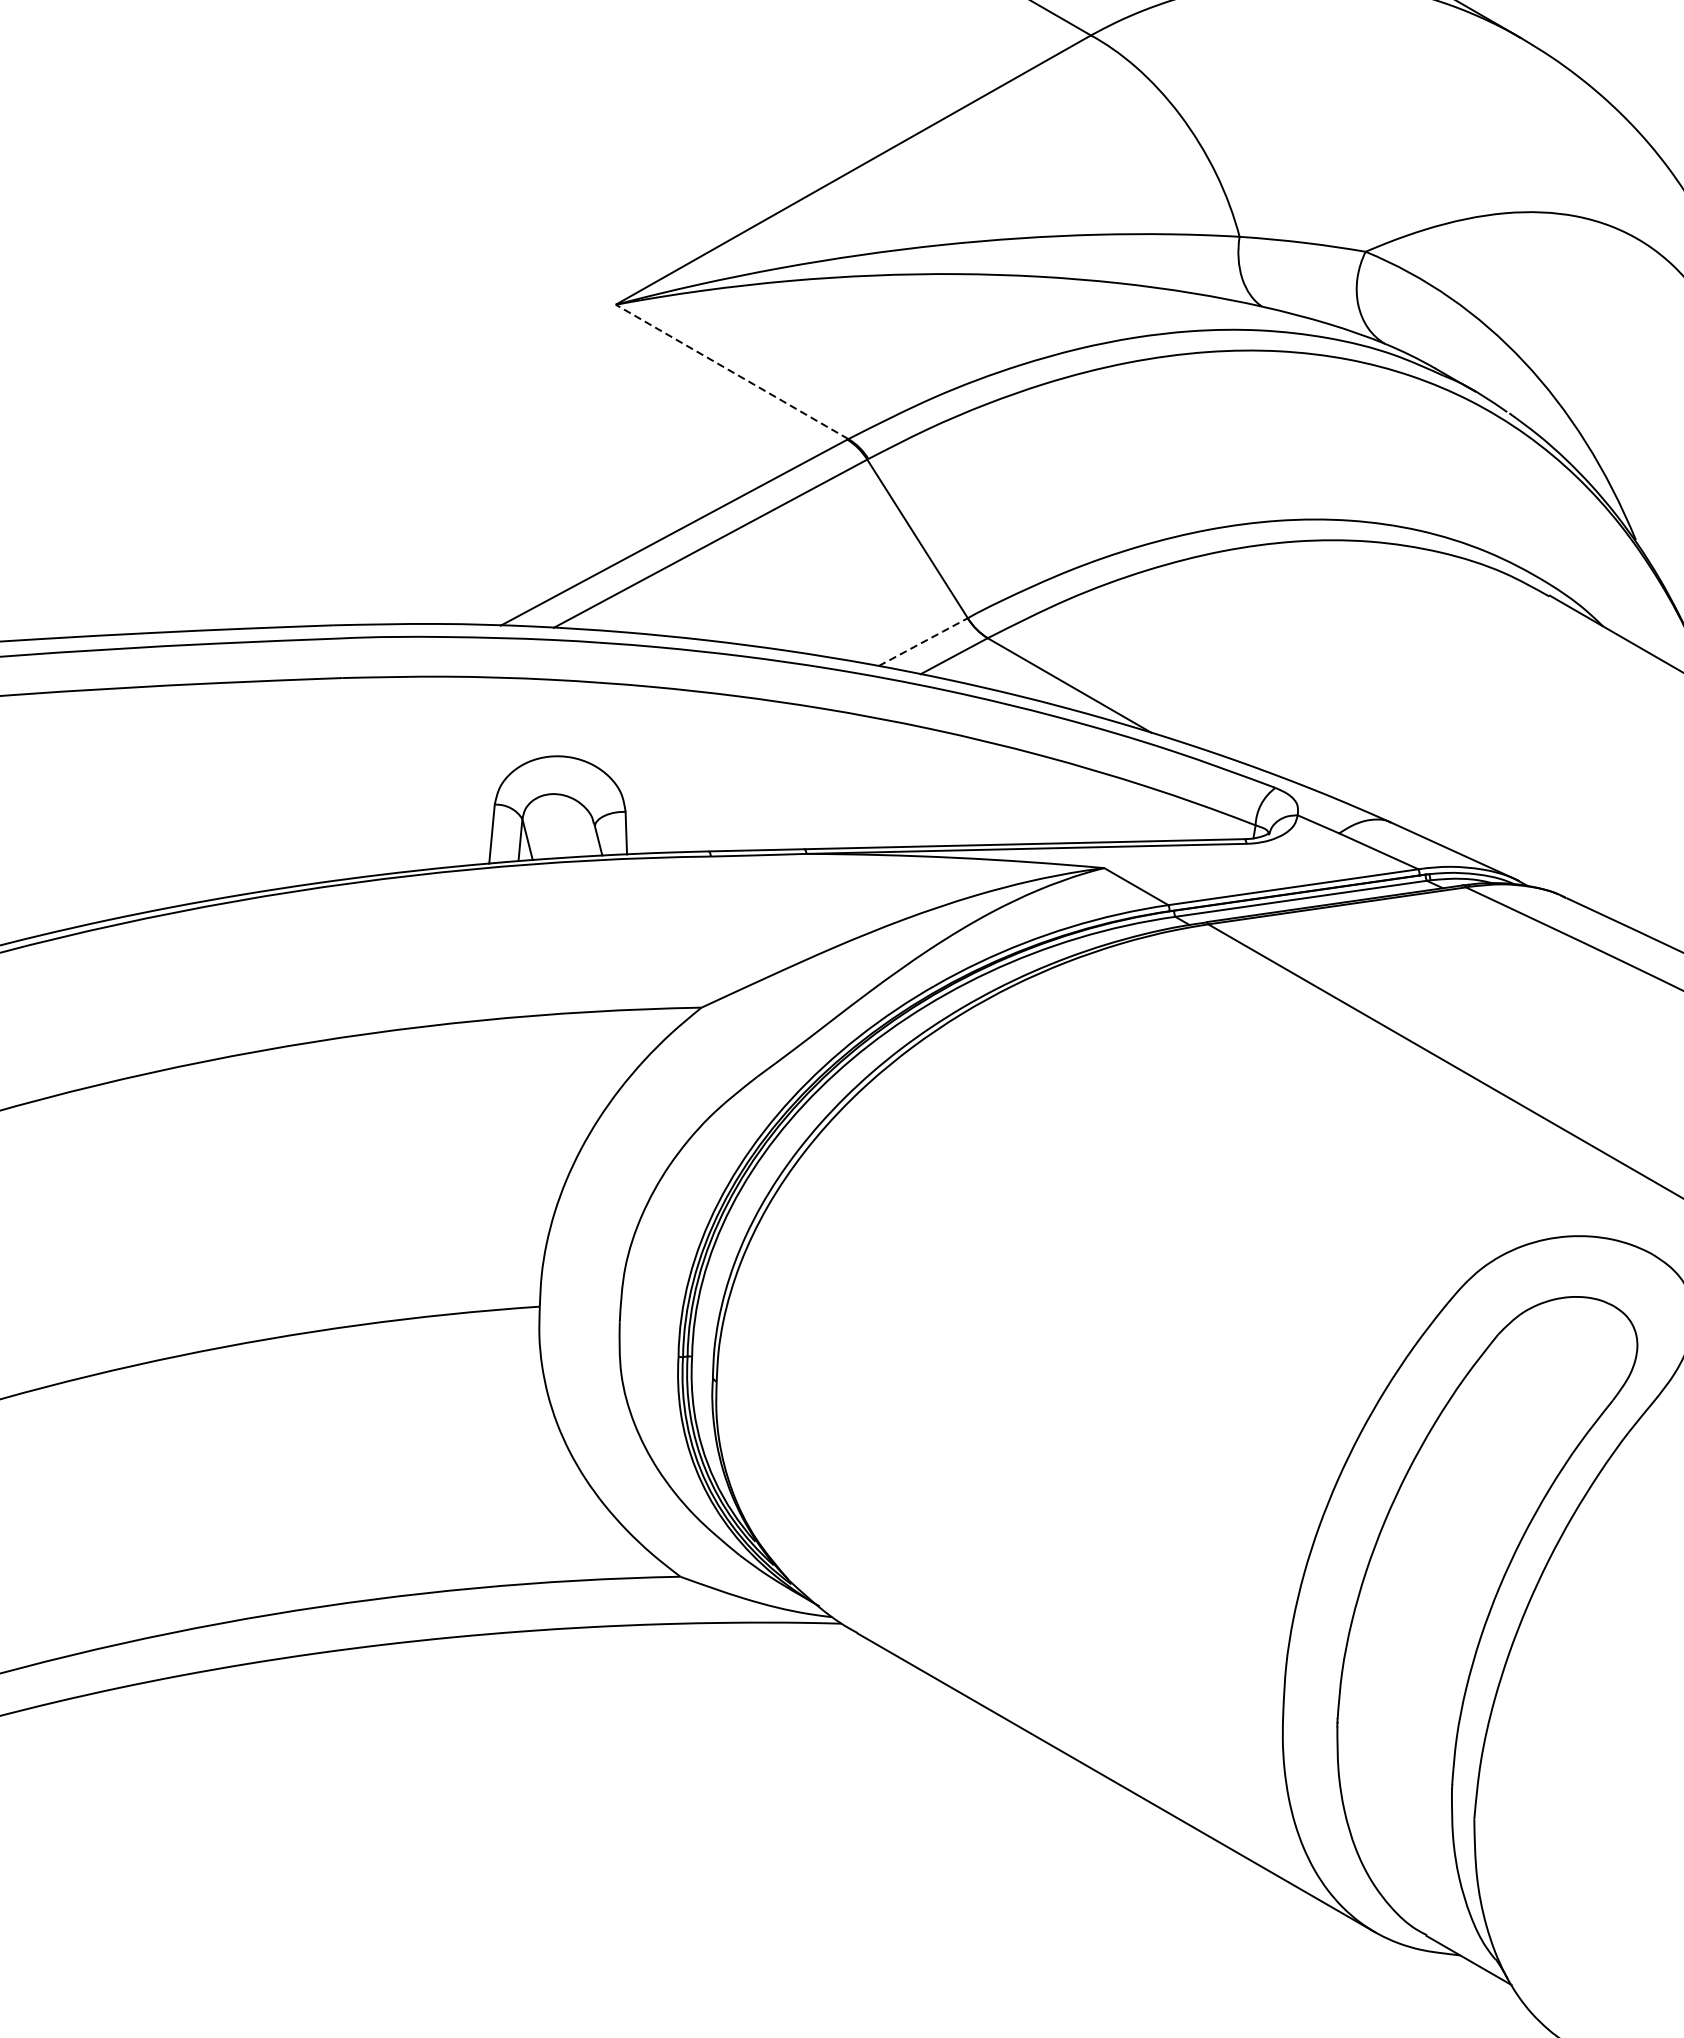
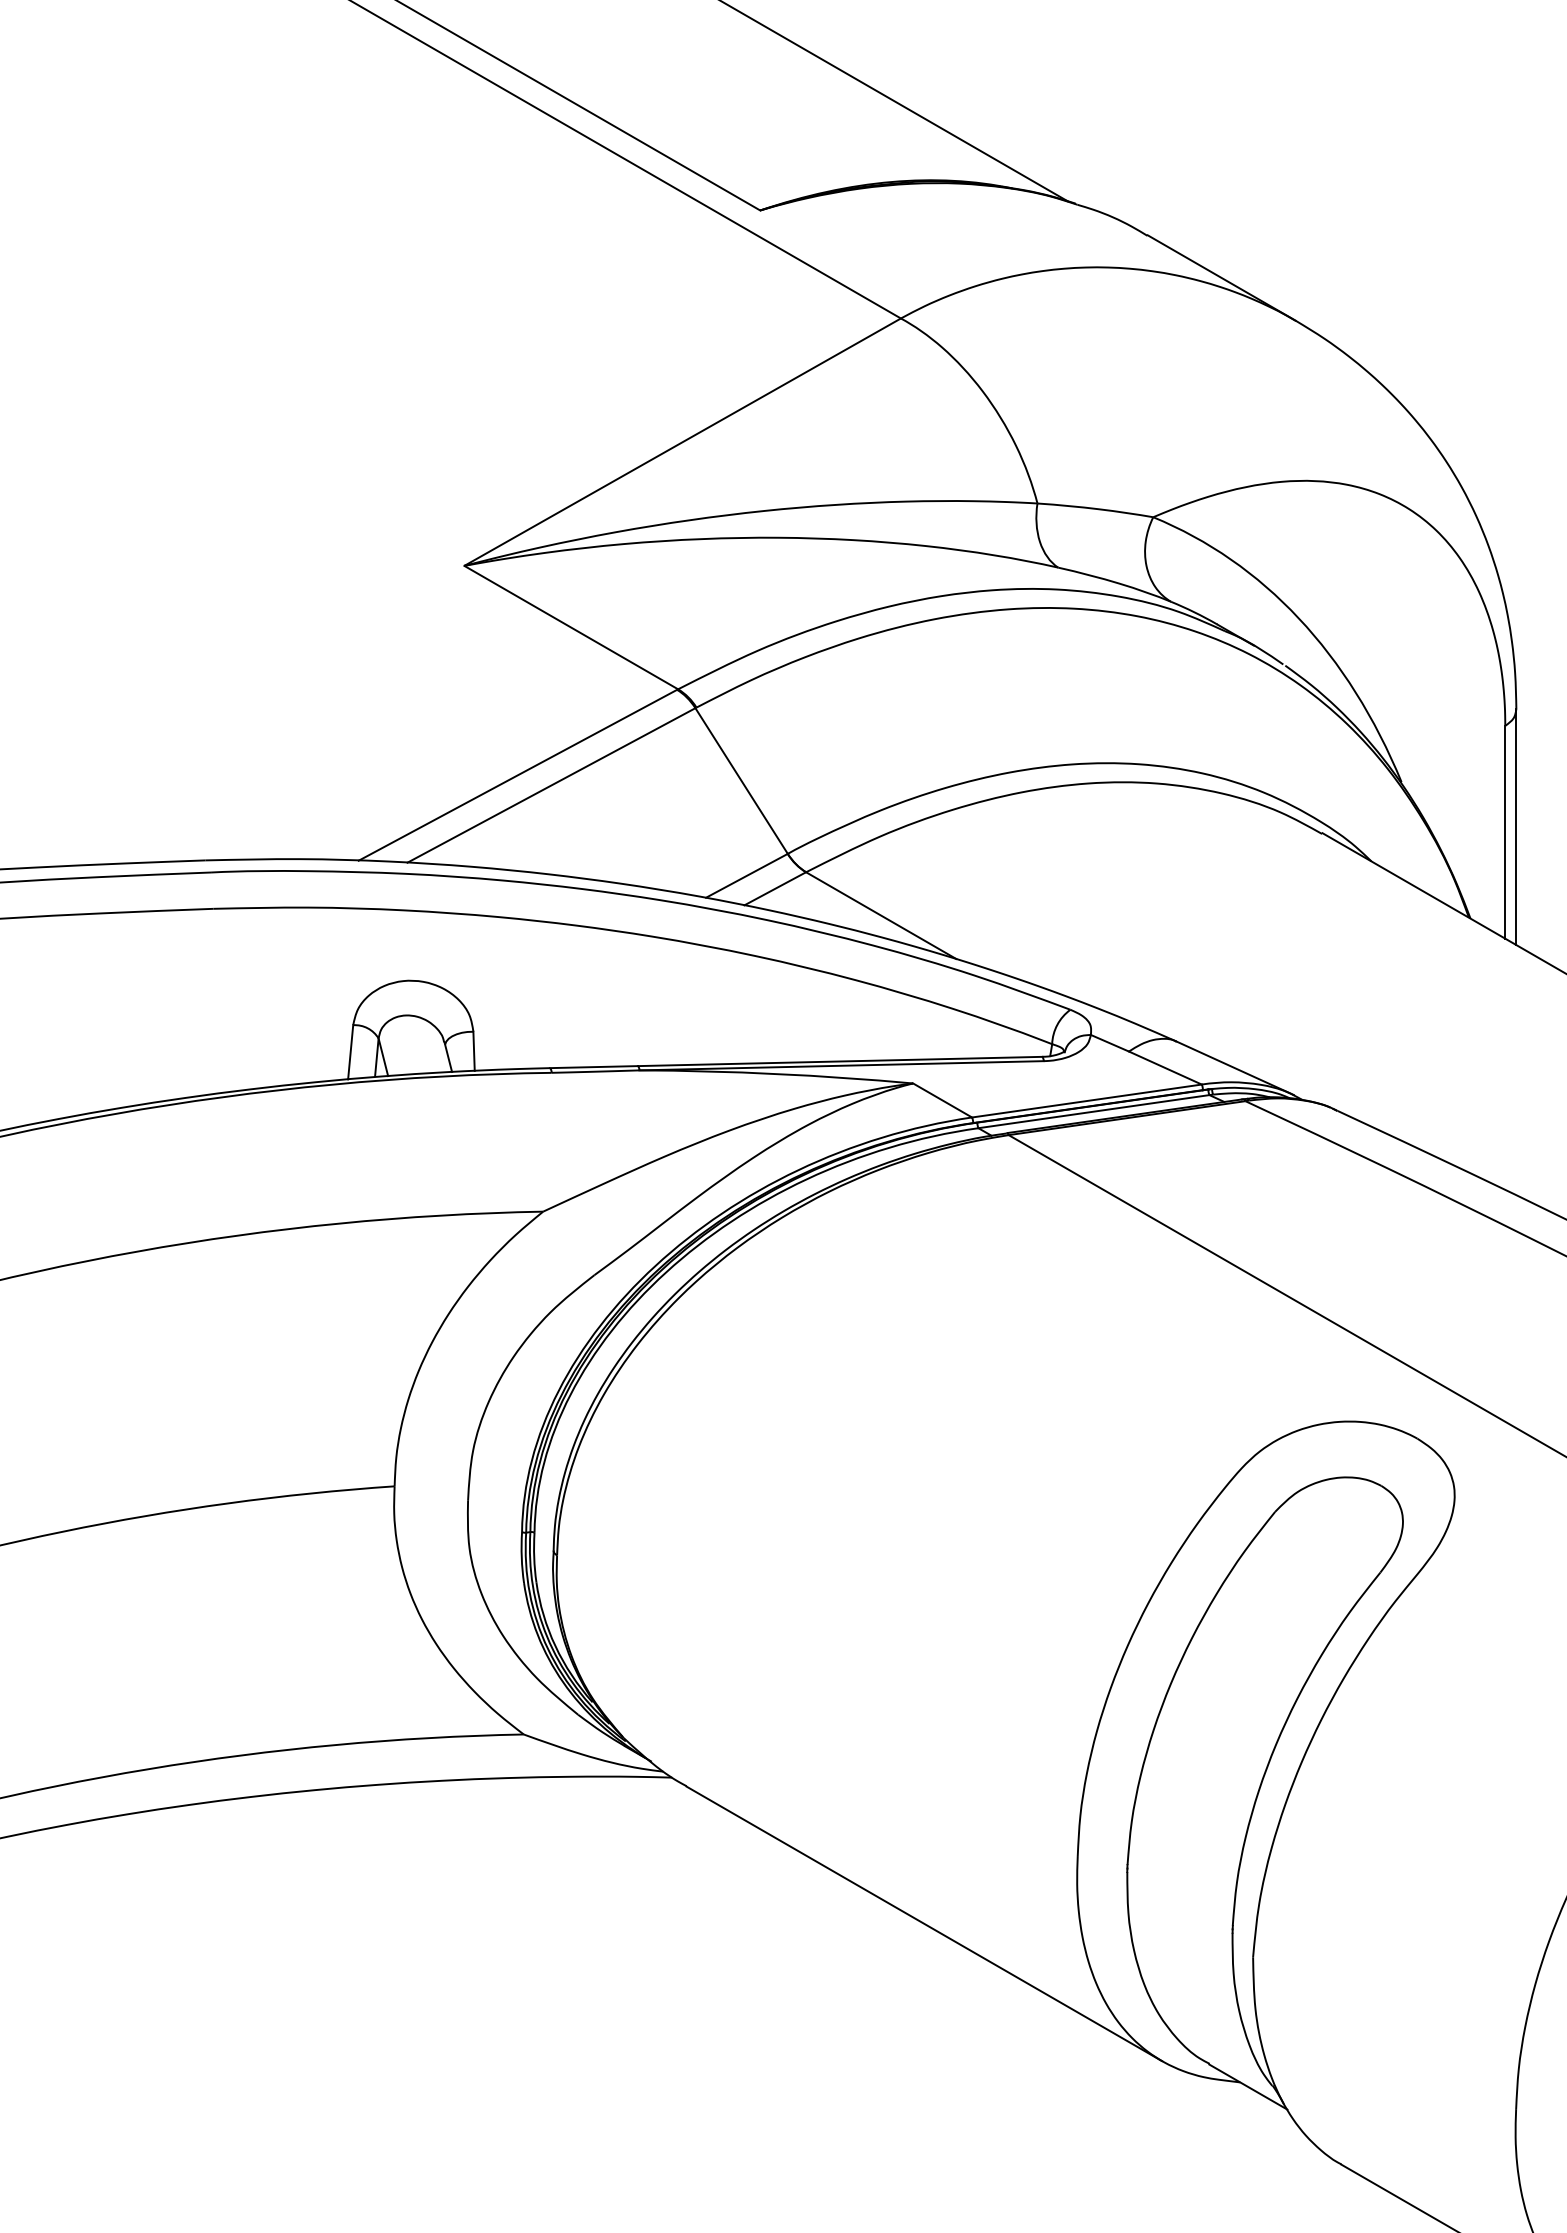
line: (731, 371) -> (570, 627), dashed -> solid
line: (923, 641) -> (747, 875), dashed -> solid

